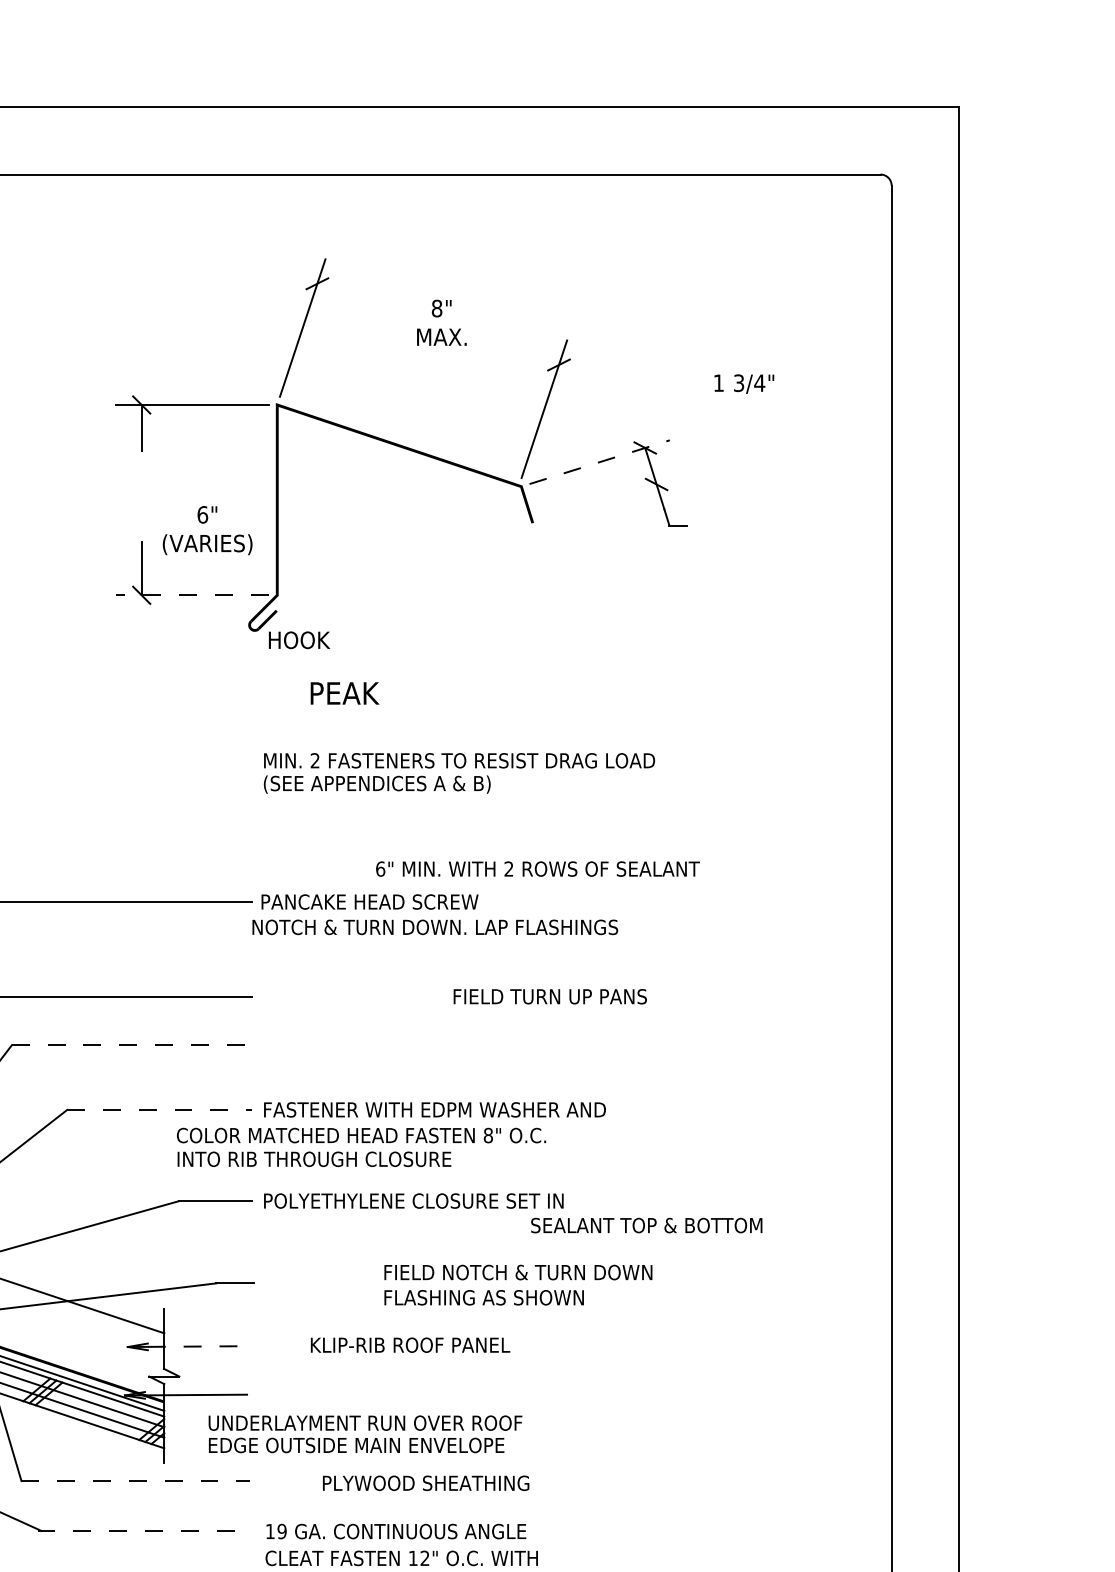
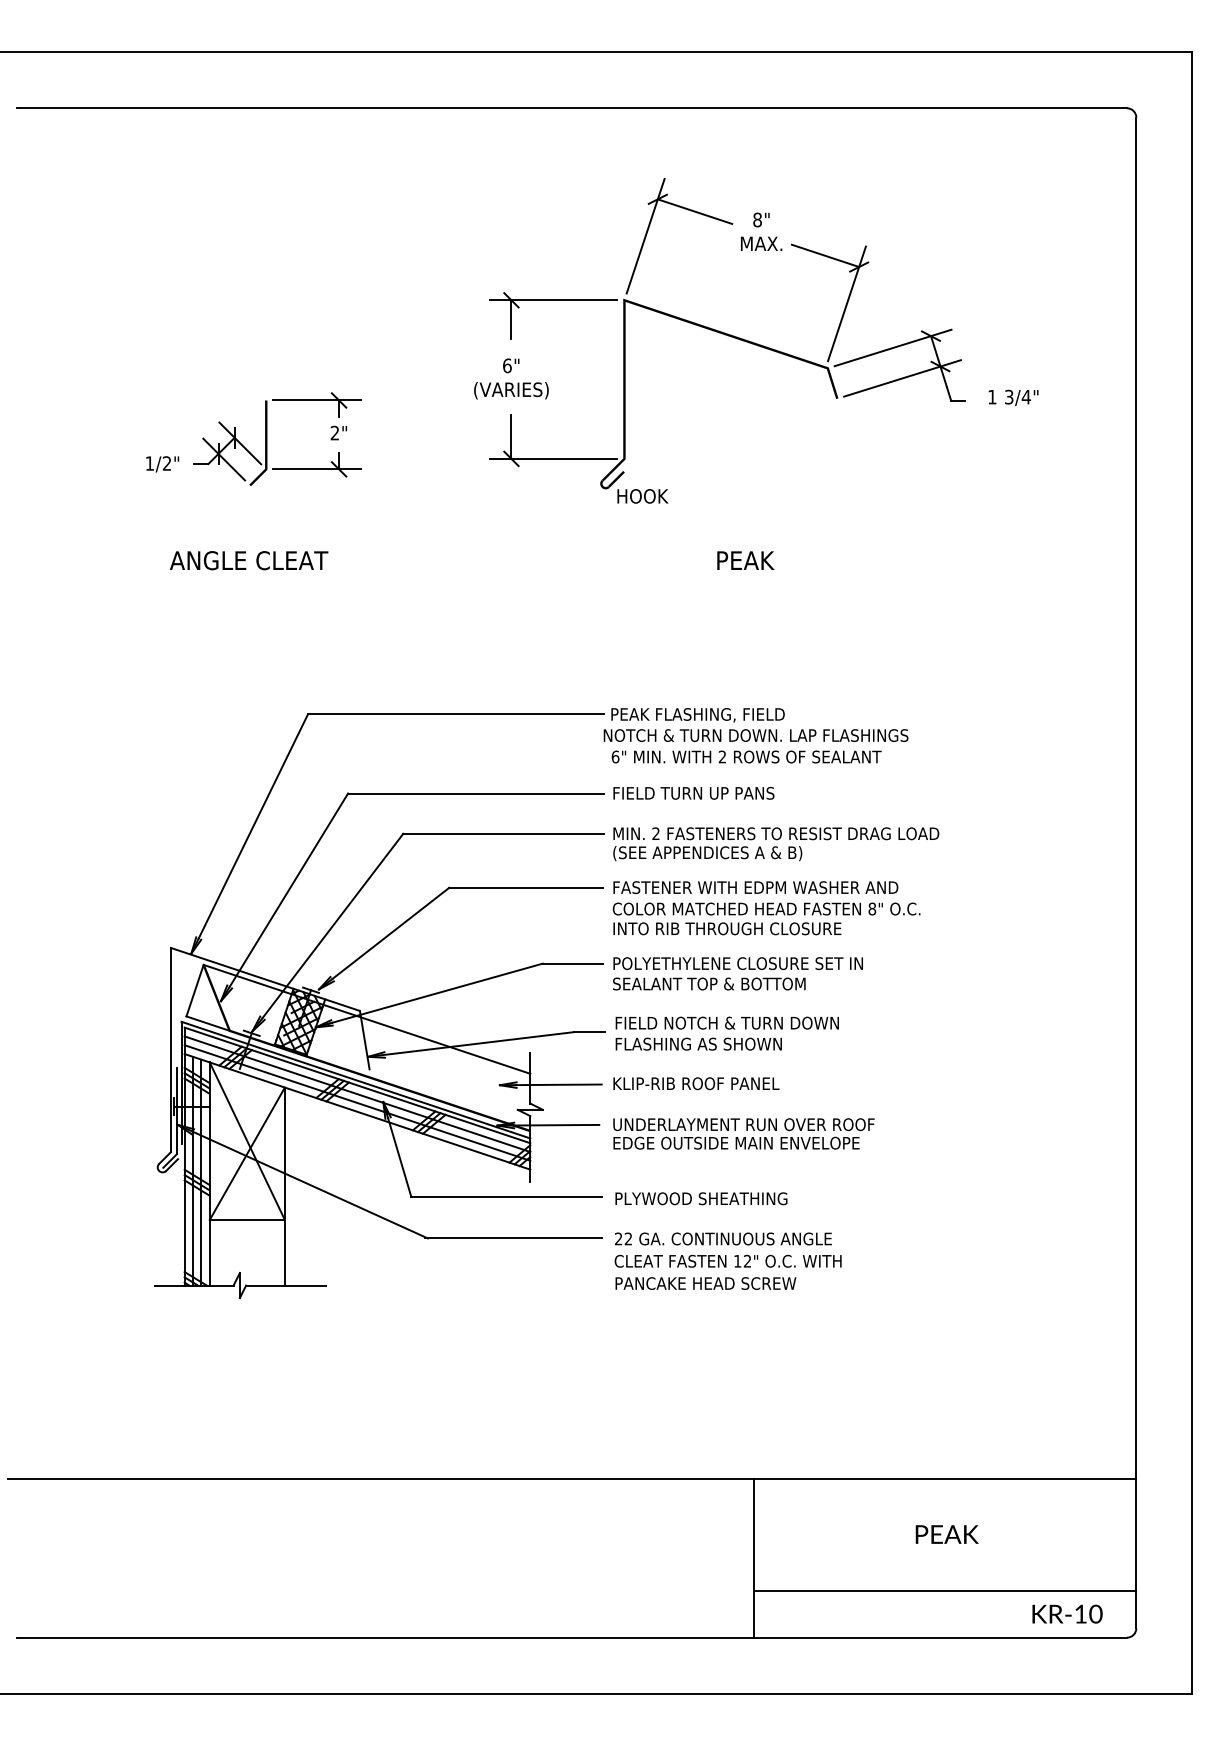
line: (361, 298) -> (694, 211), added
line: (518, 351) -> (825, 255), added
text: (744, 383) -> (1013, 397), moved
line: (600, 461) -> (893, 347), dashed -> solid
line: (611, 498) -> (902, 378), added
text: (207, 530) -> (511, 378), moved
line: (192, 594) -> (553, 458), dashed -> solid
text: (344, 693) -> (745, 560), moved
text: (459, 773) -> (776, 844), moved
text: (537, 868) -> (746, 756), moved
text: (374, 903) -> (705, 715), PANCAKE HEAD SCREW -> PEAK FLASHING, FIELD
text: (549, 996) -> (693, 793), moved
line: (132, 1044) -> (503, 833), dashed -> solid
line: (159, 1109) -> (526, 887), dashed -> solid
text: (361, 1146) -> (766, 918), moved
text: (647, 1224) -> (709, 983), moved
text: (517, 1284) -> (726, 1033), moved
text: (410, 1344) -> (696, 1083), moved
line: (199, 1346) -> (559, 1084), dashed -> solid
text: (364, 1433) -> (743, 1133), moved
line: (136, 1480) -> (507, 1196), dashed -> solid
text: (426, 1482) -> (701, 1198), moved
line: (144, 1530) -> (513, 1238), dashed -> solid
text: (276, 1530) -> (623, 1238), 19 -> 22

